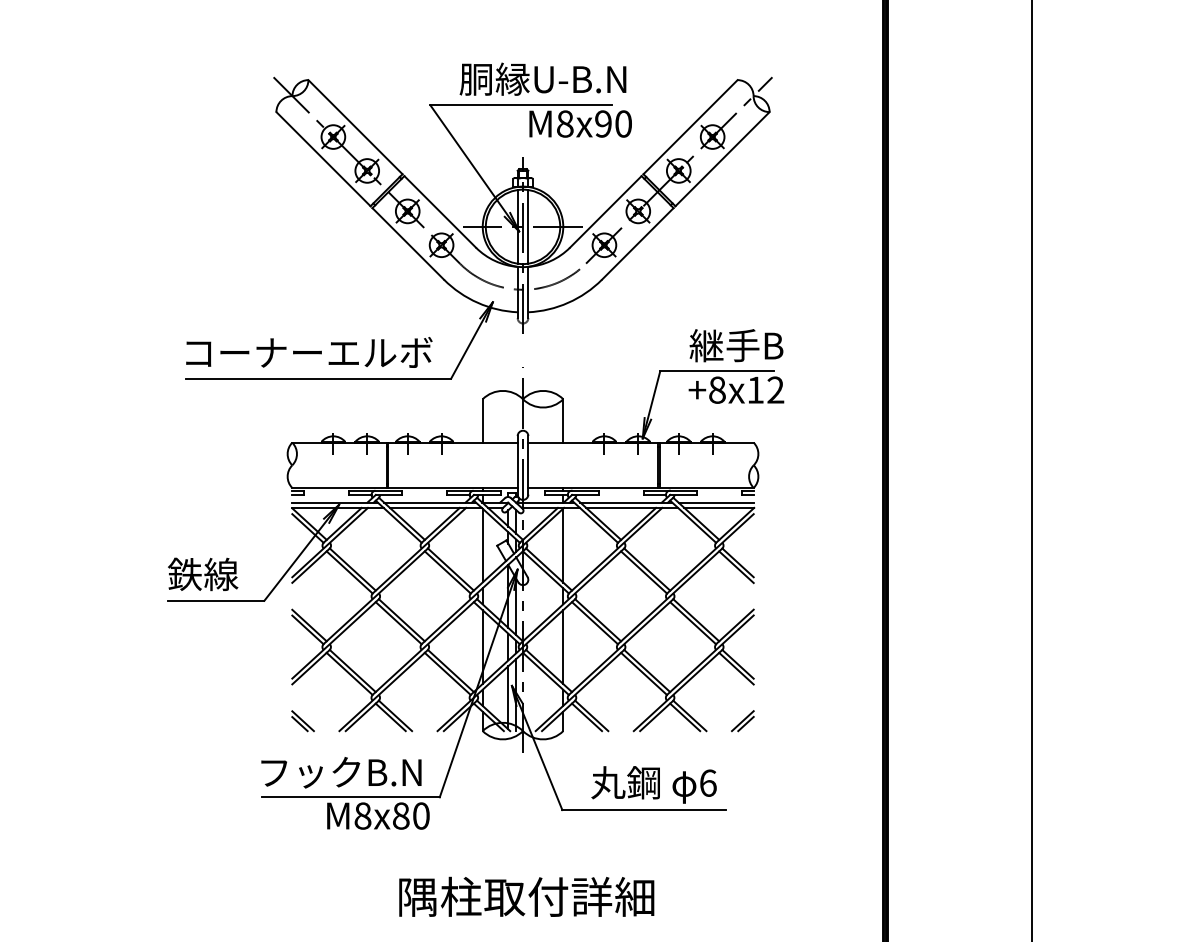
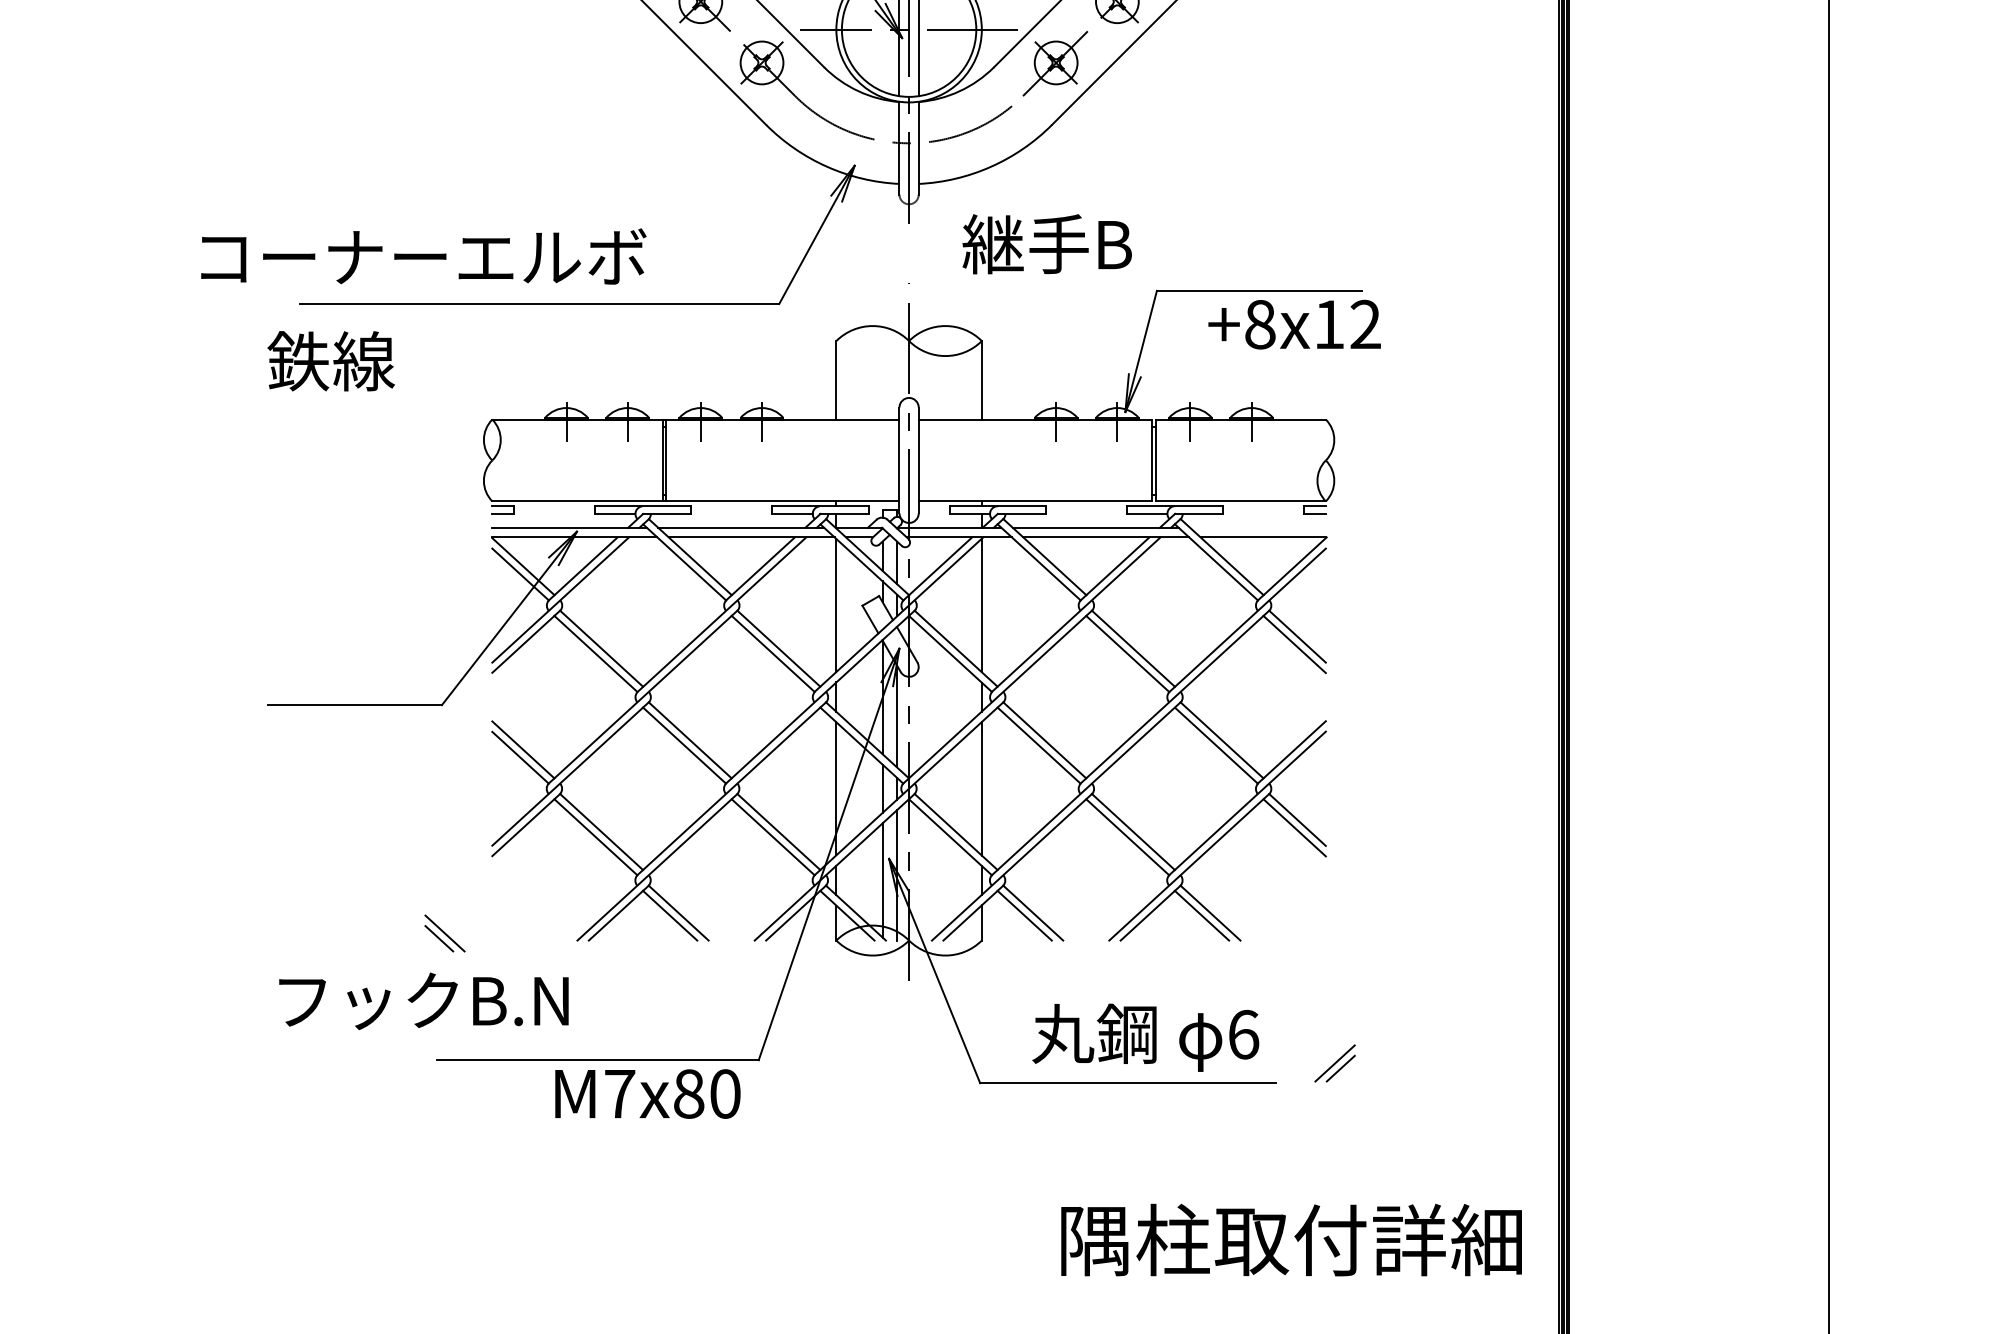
text: (736, 345) -> (1047, 243), moved
text: (309, 352) -> (424, 256), moved
line: (715, 502) -> (1256, 527), removed
text: (203, 574) -> (331, 361), moved
part: (302, 721) -> (443, 934), moved
part: (742, 721) -> (1334, 1064), moved
text: (341, 772) -> (424, 1000), moved
text: (362, 815) -> (619, 1093), M8x80 -> M7x80
text: (526, 896) -> (1291, 1239), moved

